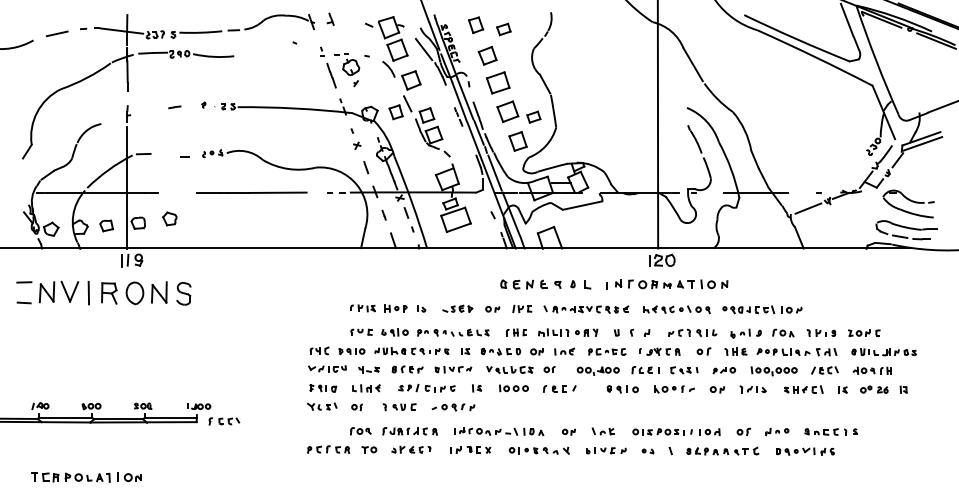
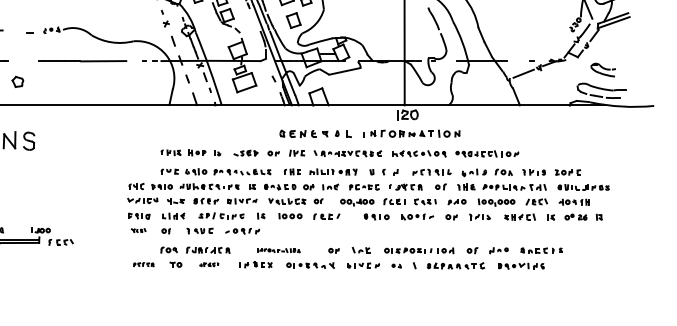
part: (908, 203) -> (603, 69), size x0.6
part: (322, 406) -> (138, 230), size x0.6
part: (499, 431) -> (279, 250), size x0.6
part: (328, 449) -> (143, 264), size x0.6
part: (411, 449) -> (209, 264), size x0.6

